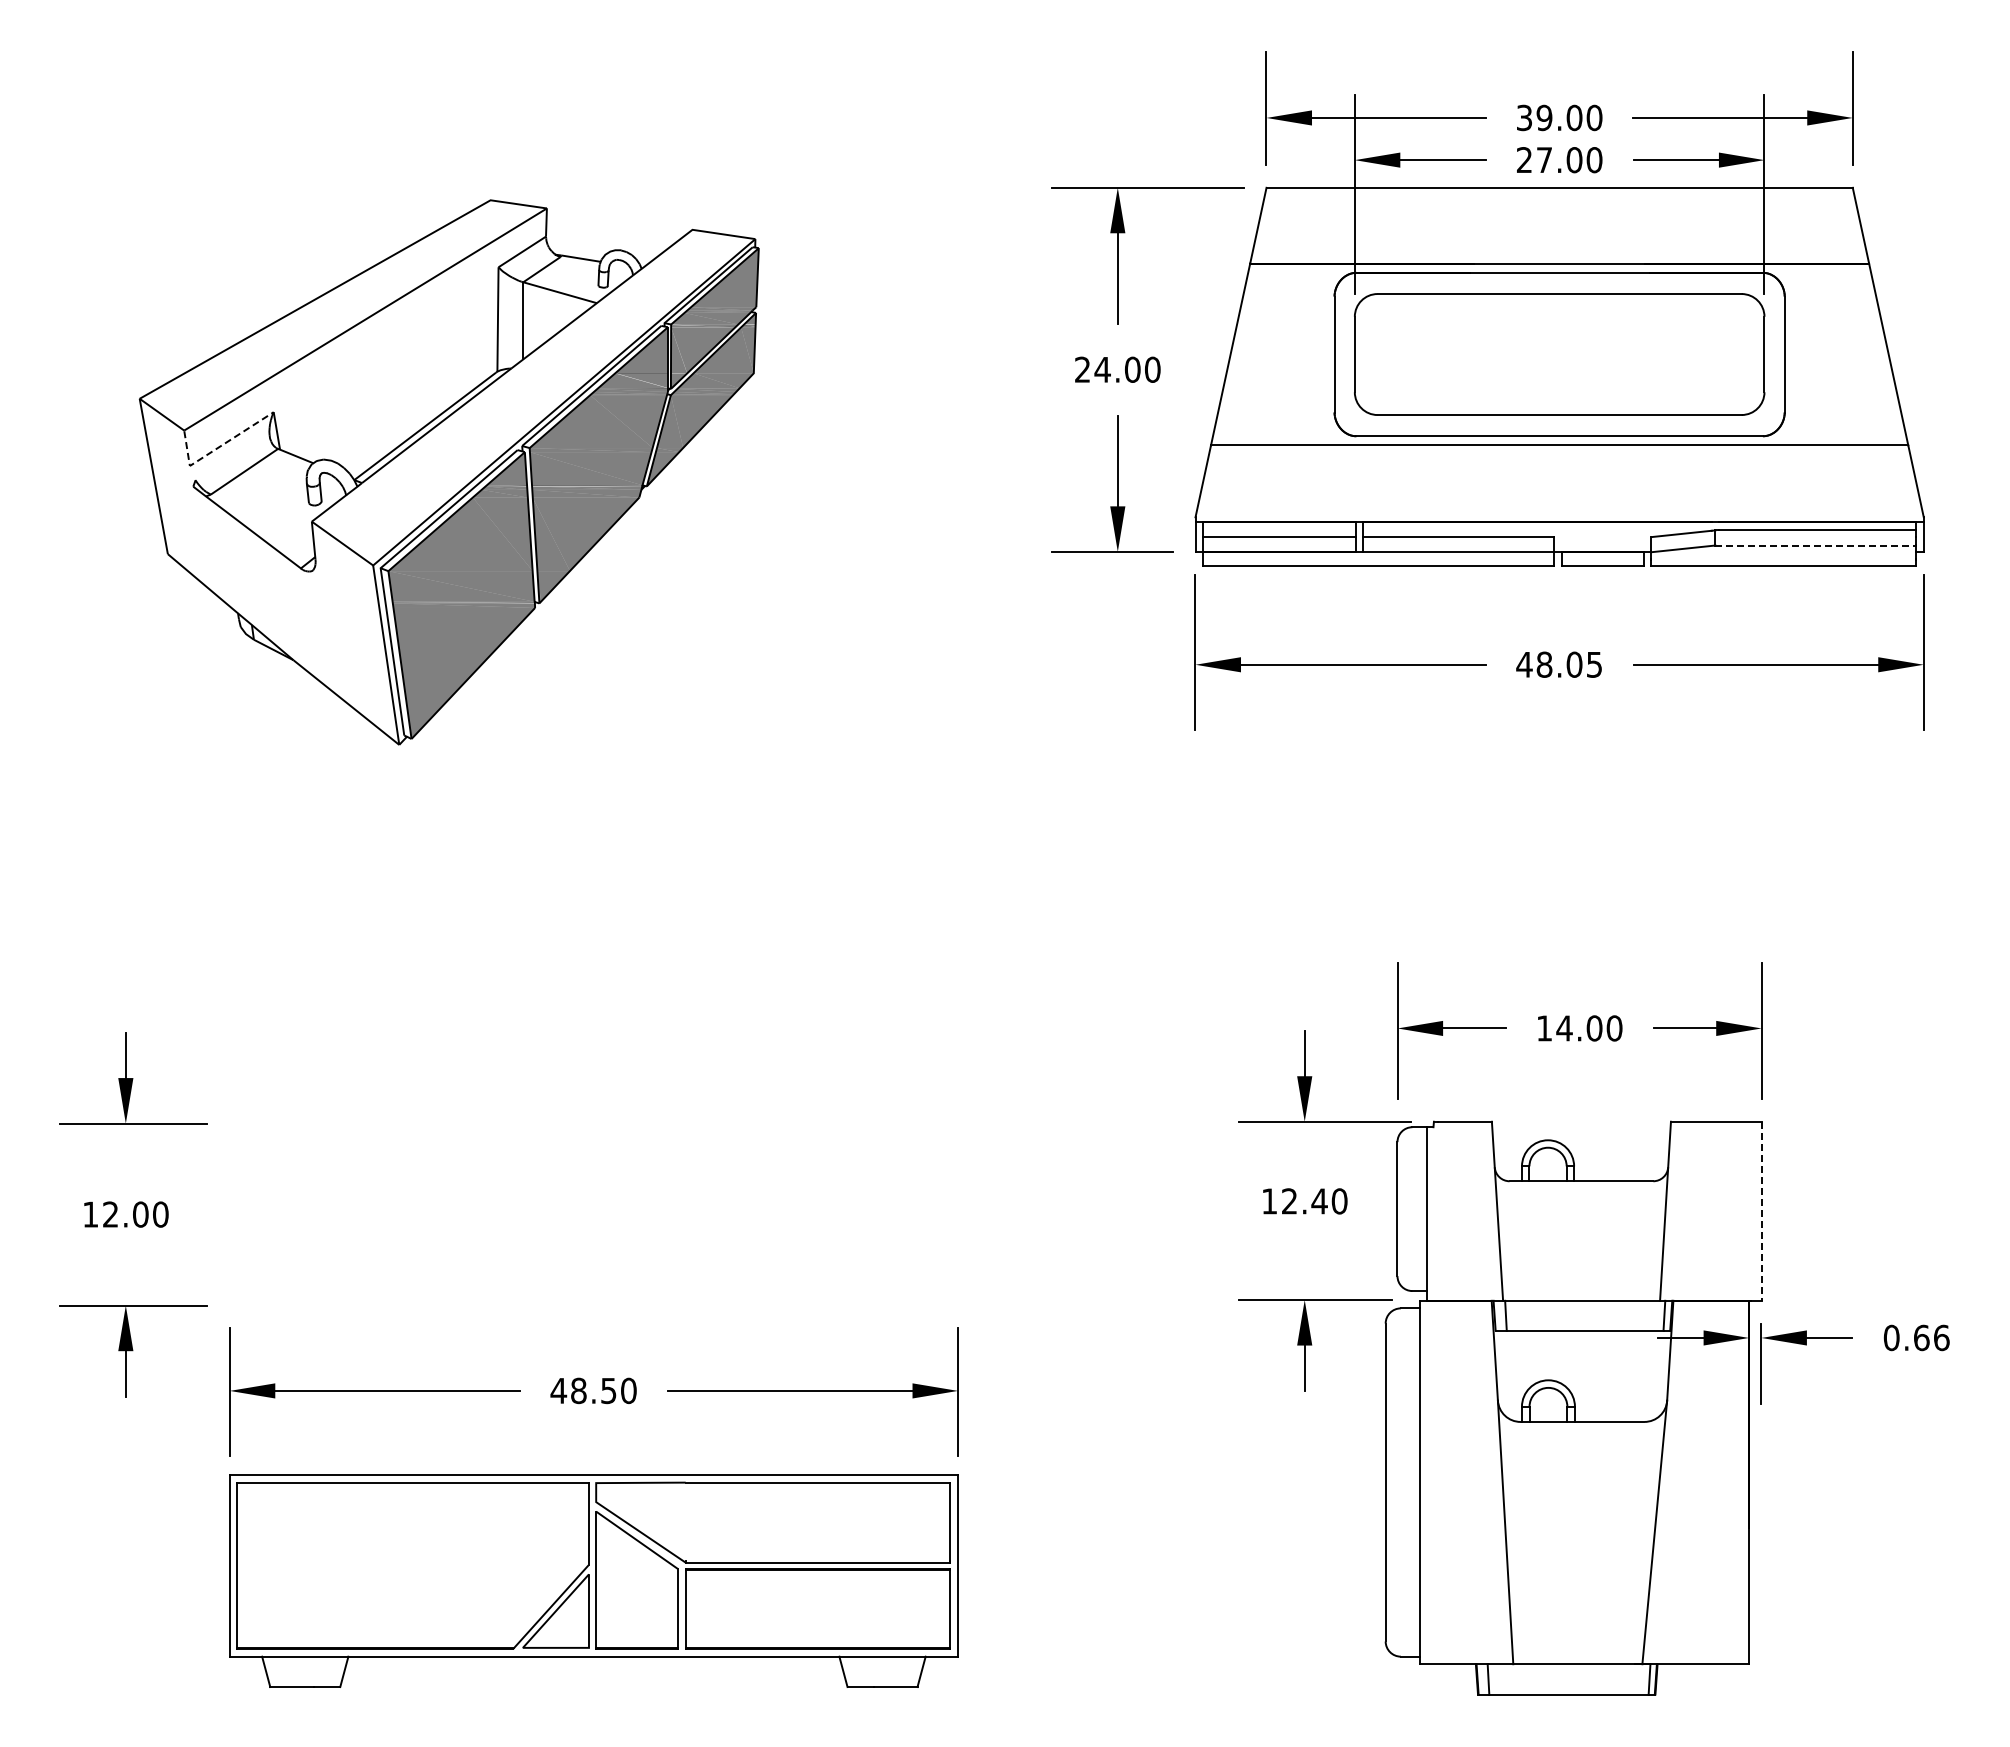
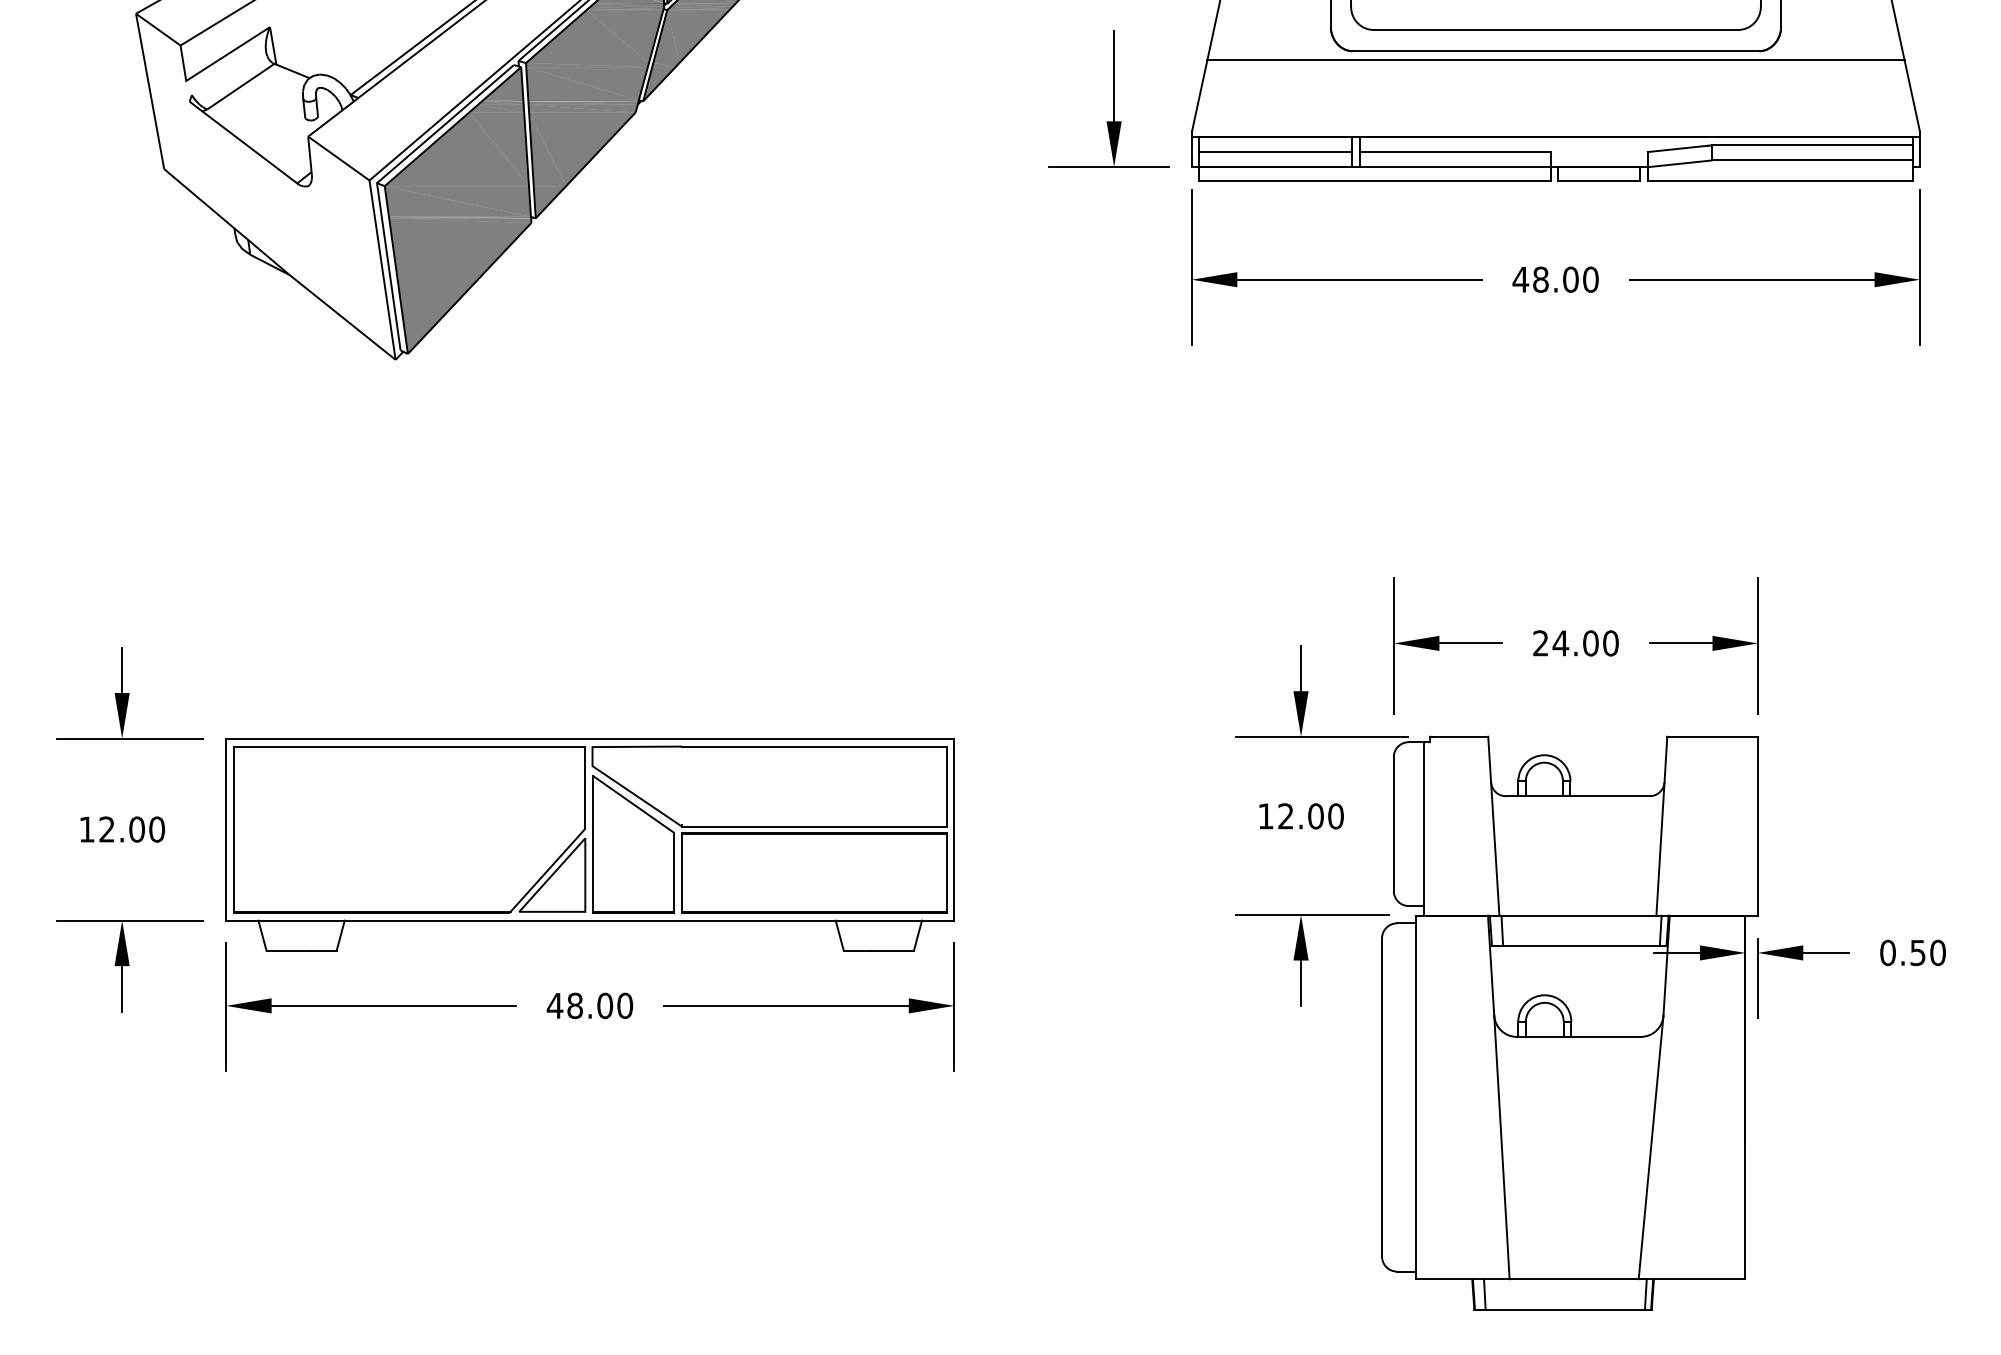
line: (218, 447) -> (214, 62), dashed -> solid
line: (1816, 545) -> (1812, 160), dashed -> solid
text: (1594, 664) -> (1590, 279), 48.05 -> 48.00
text: (1544, 1028) -> (1540, 643), 14.00 -> 24.00
text: (1319, 1201) -> (1315, 816), 12.40 -> 12.00
line: (1761, 1211) -> (1757, 826), dashed -> solid
text: (1931, 1337) -> (1927, 952), 0.66 -> 0.50
text: (608, 1390) -> (604, 1005), 48.50 -> 48.00
part: (593, 1580) -> (589, 844), moved

